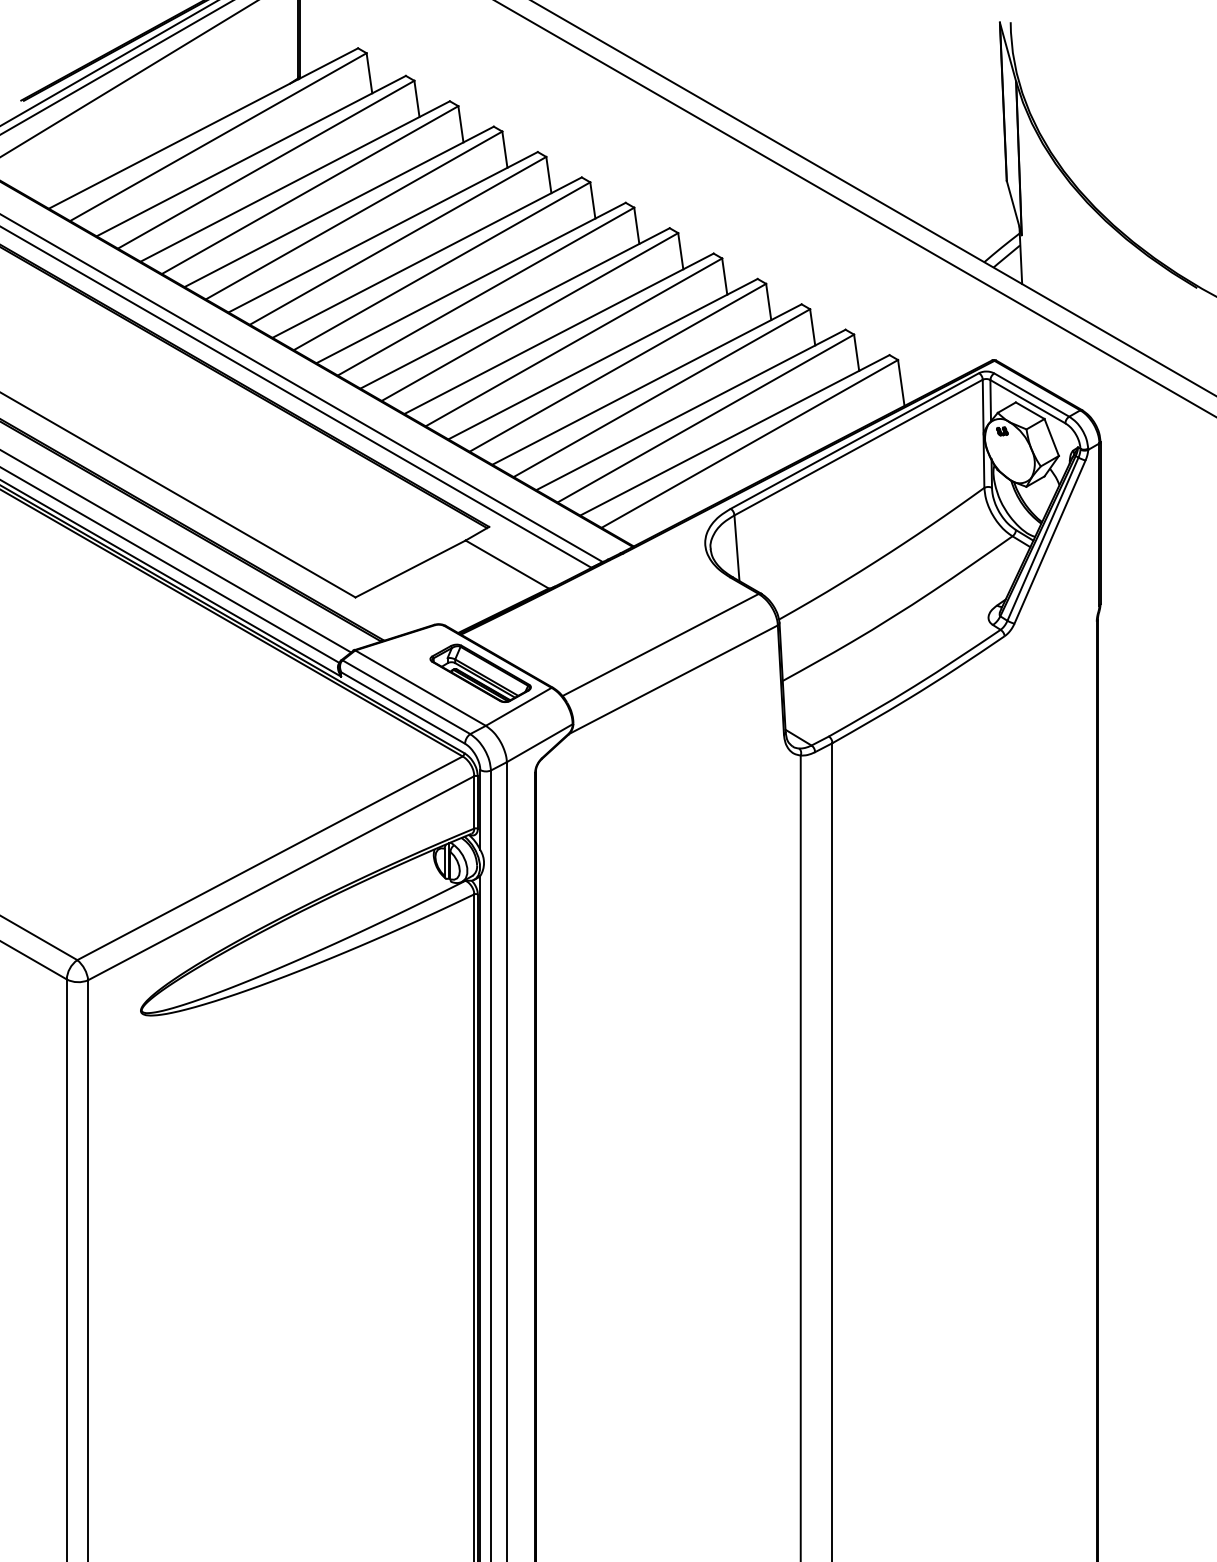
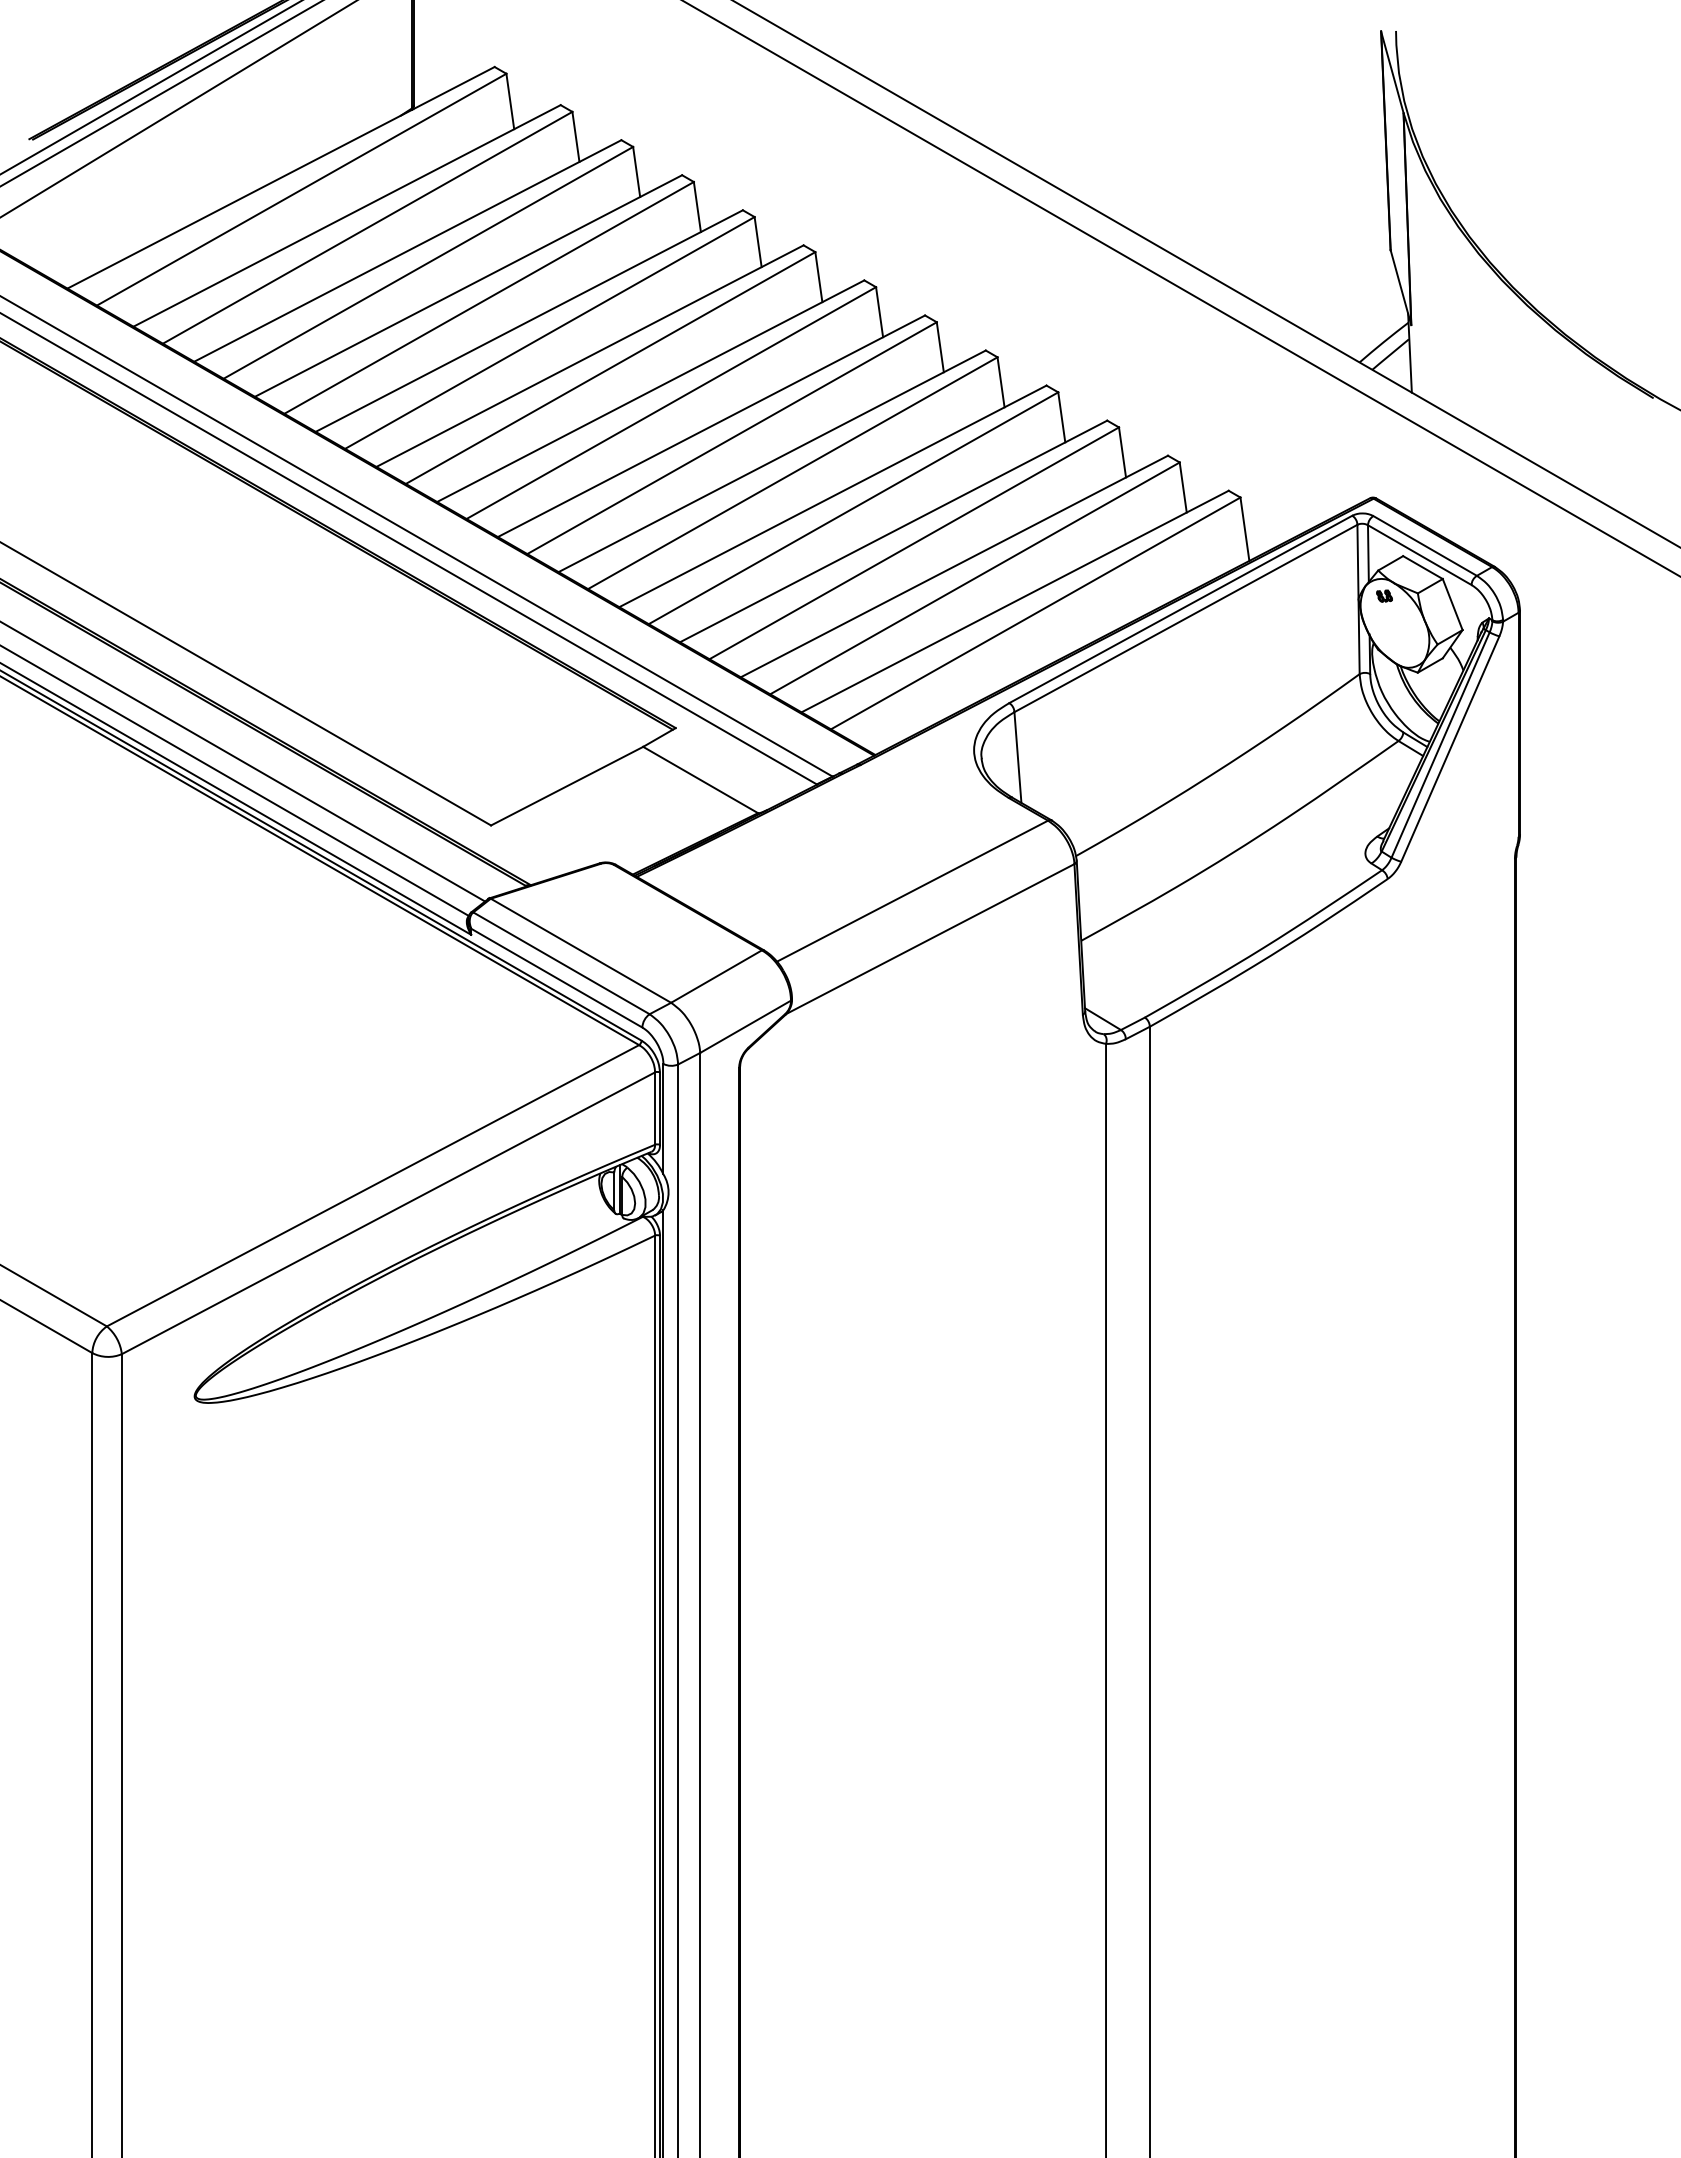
part: (480, 672) -> (663, 929), removed

